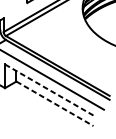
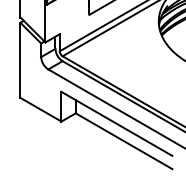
line: (48, 89) -> (116, 123), dashed -> solid
line: (55, 104) -> (124, 141), dashed -> solid

